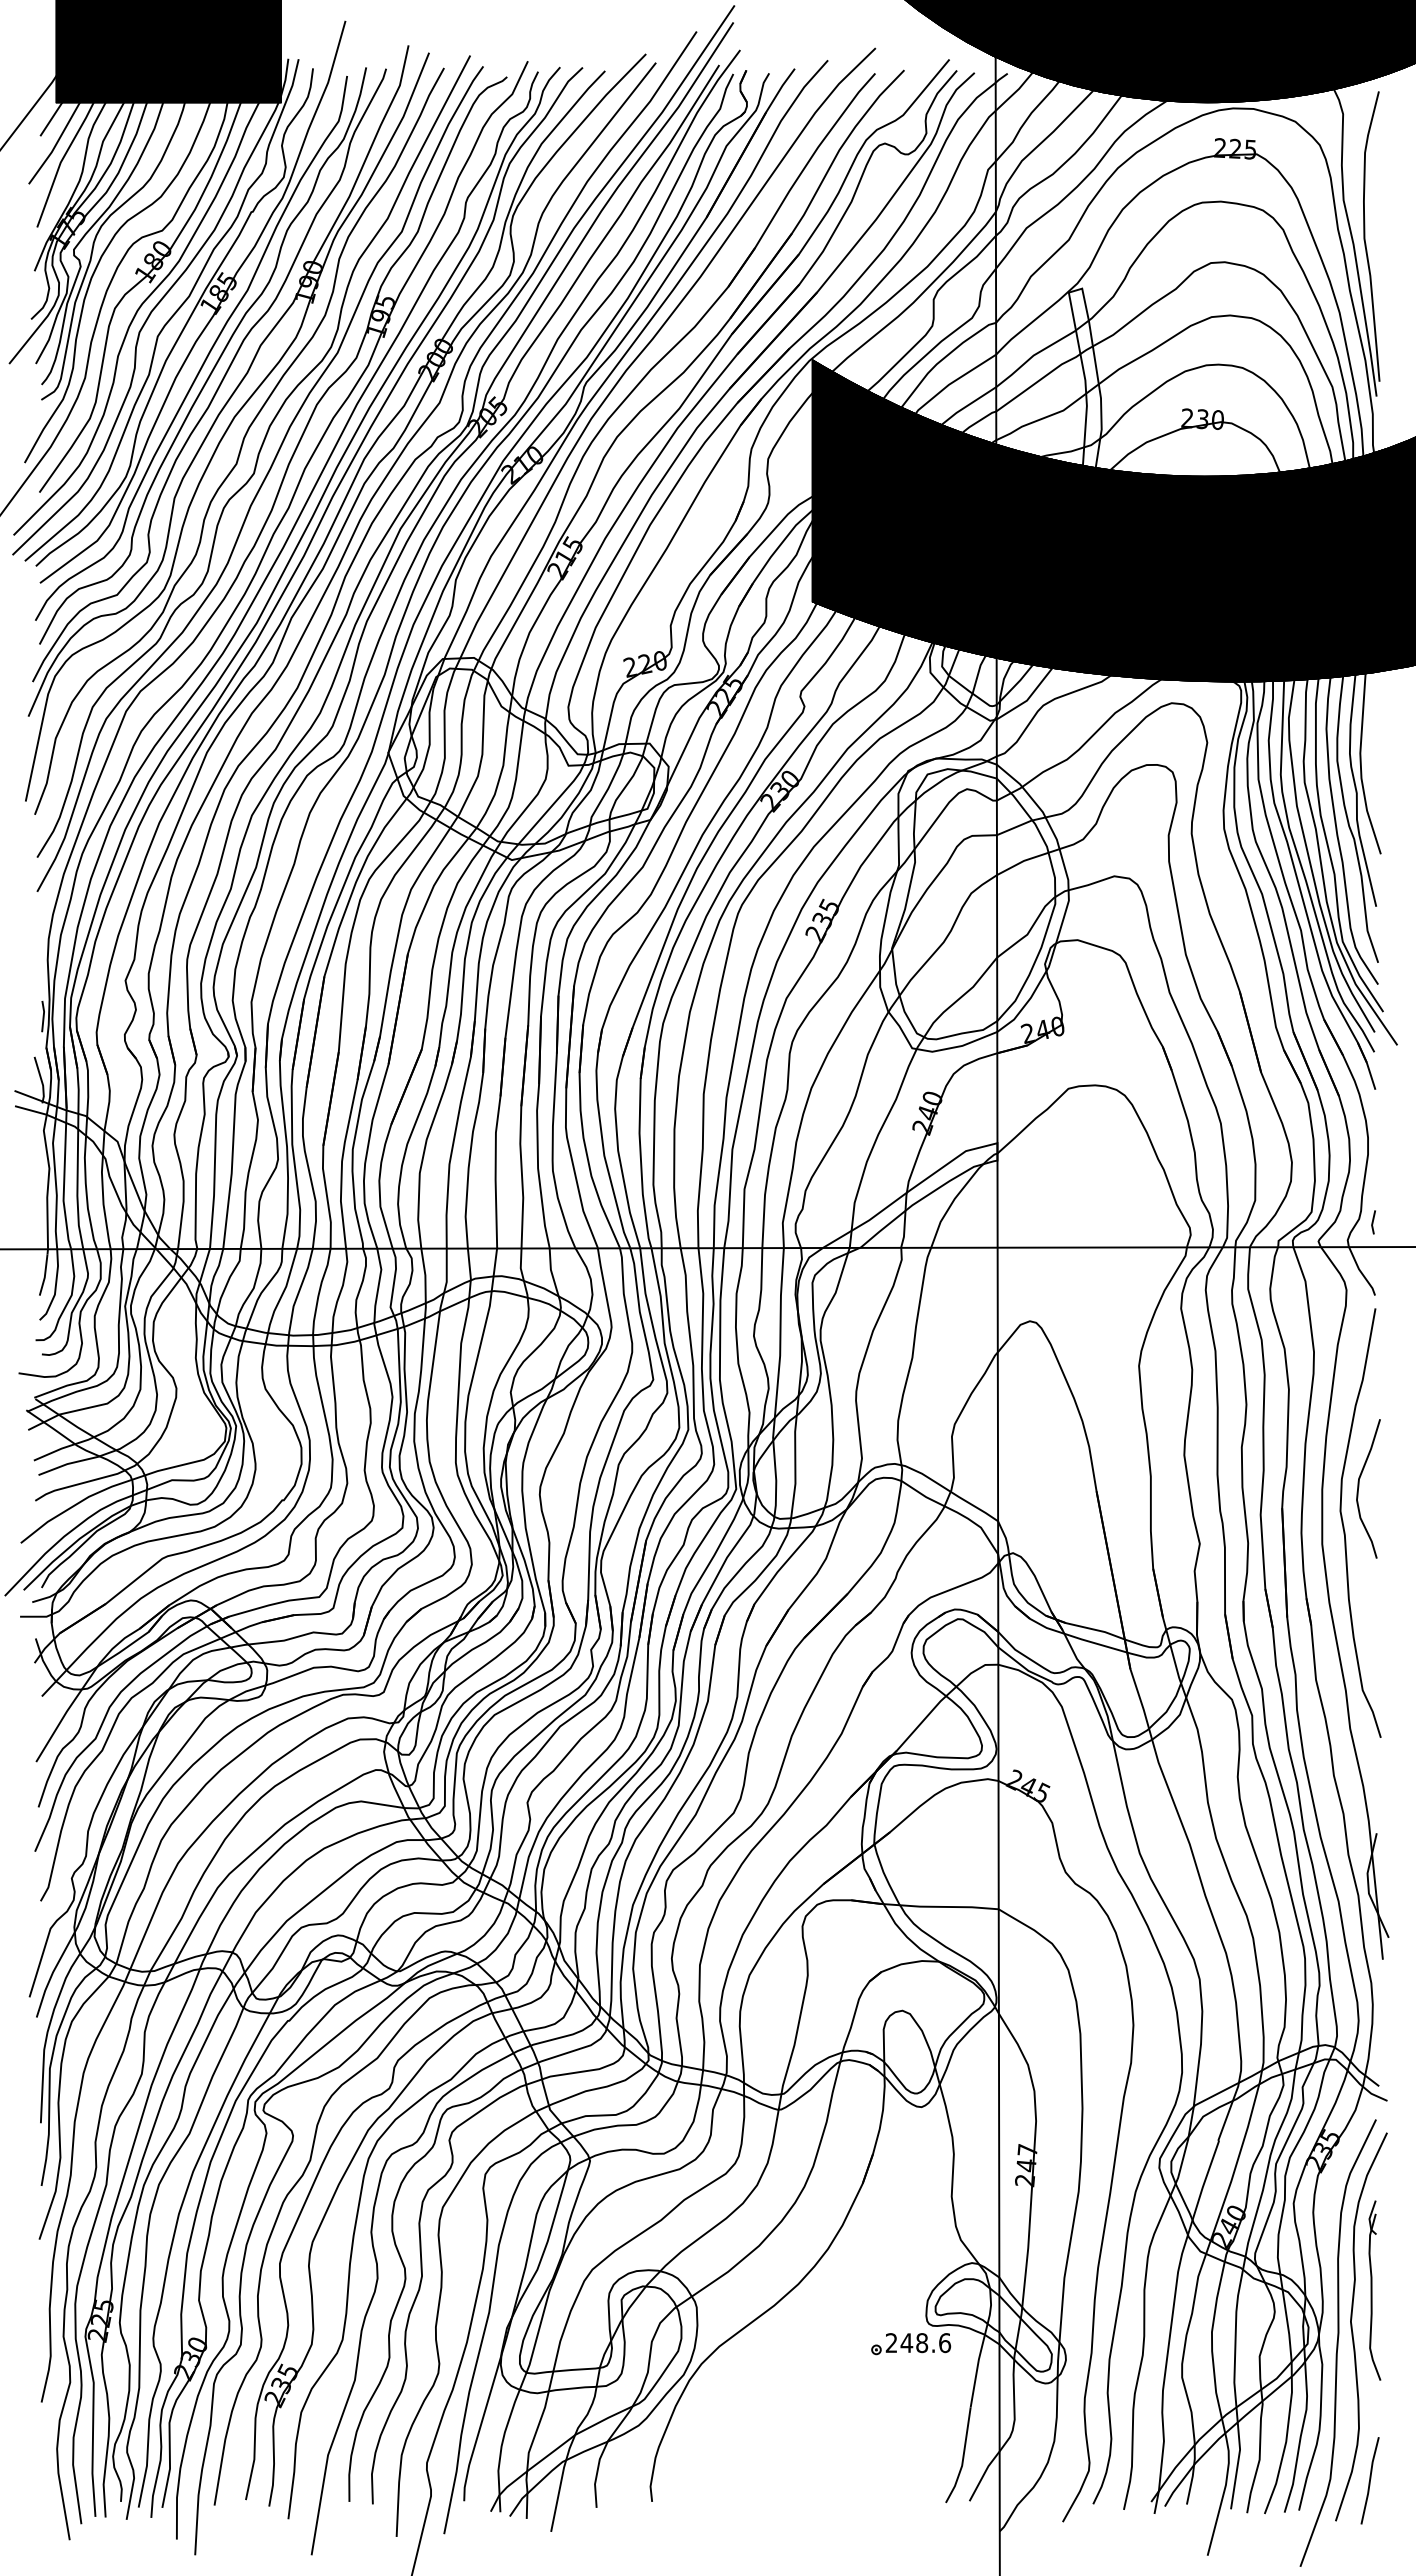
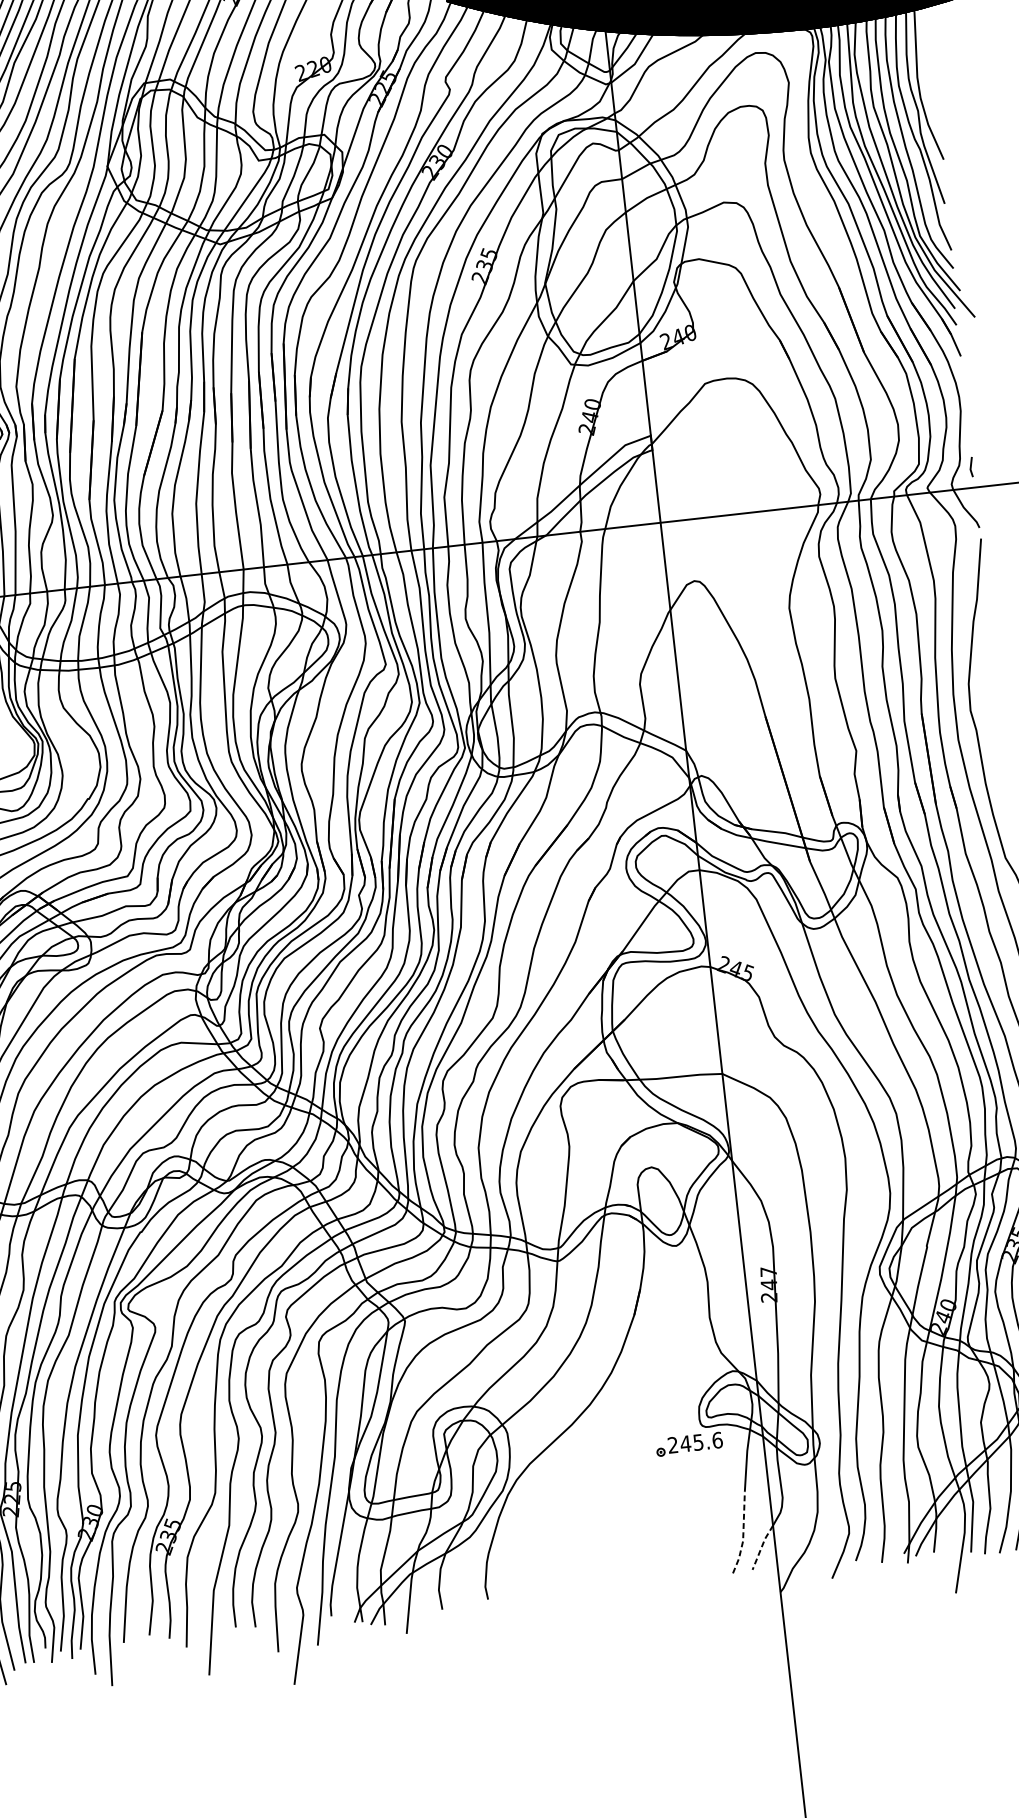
curve: (1359, 1487) -> (984, 689), removed
text: (922, 2343) -> (698, 1442), 248.6 -> 245.6
line: (963, 2457) -> (743, 1533), solid -> dashed
line: (983, 2474) -> (761, 1546), solid -> dashed

